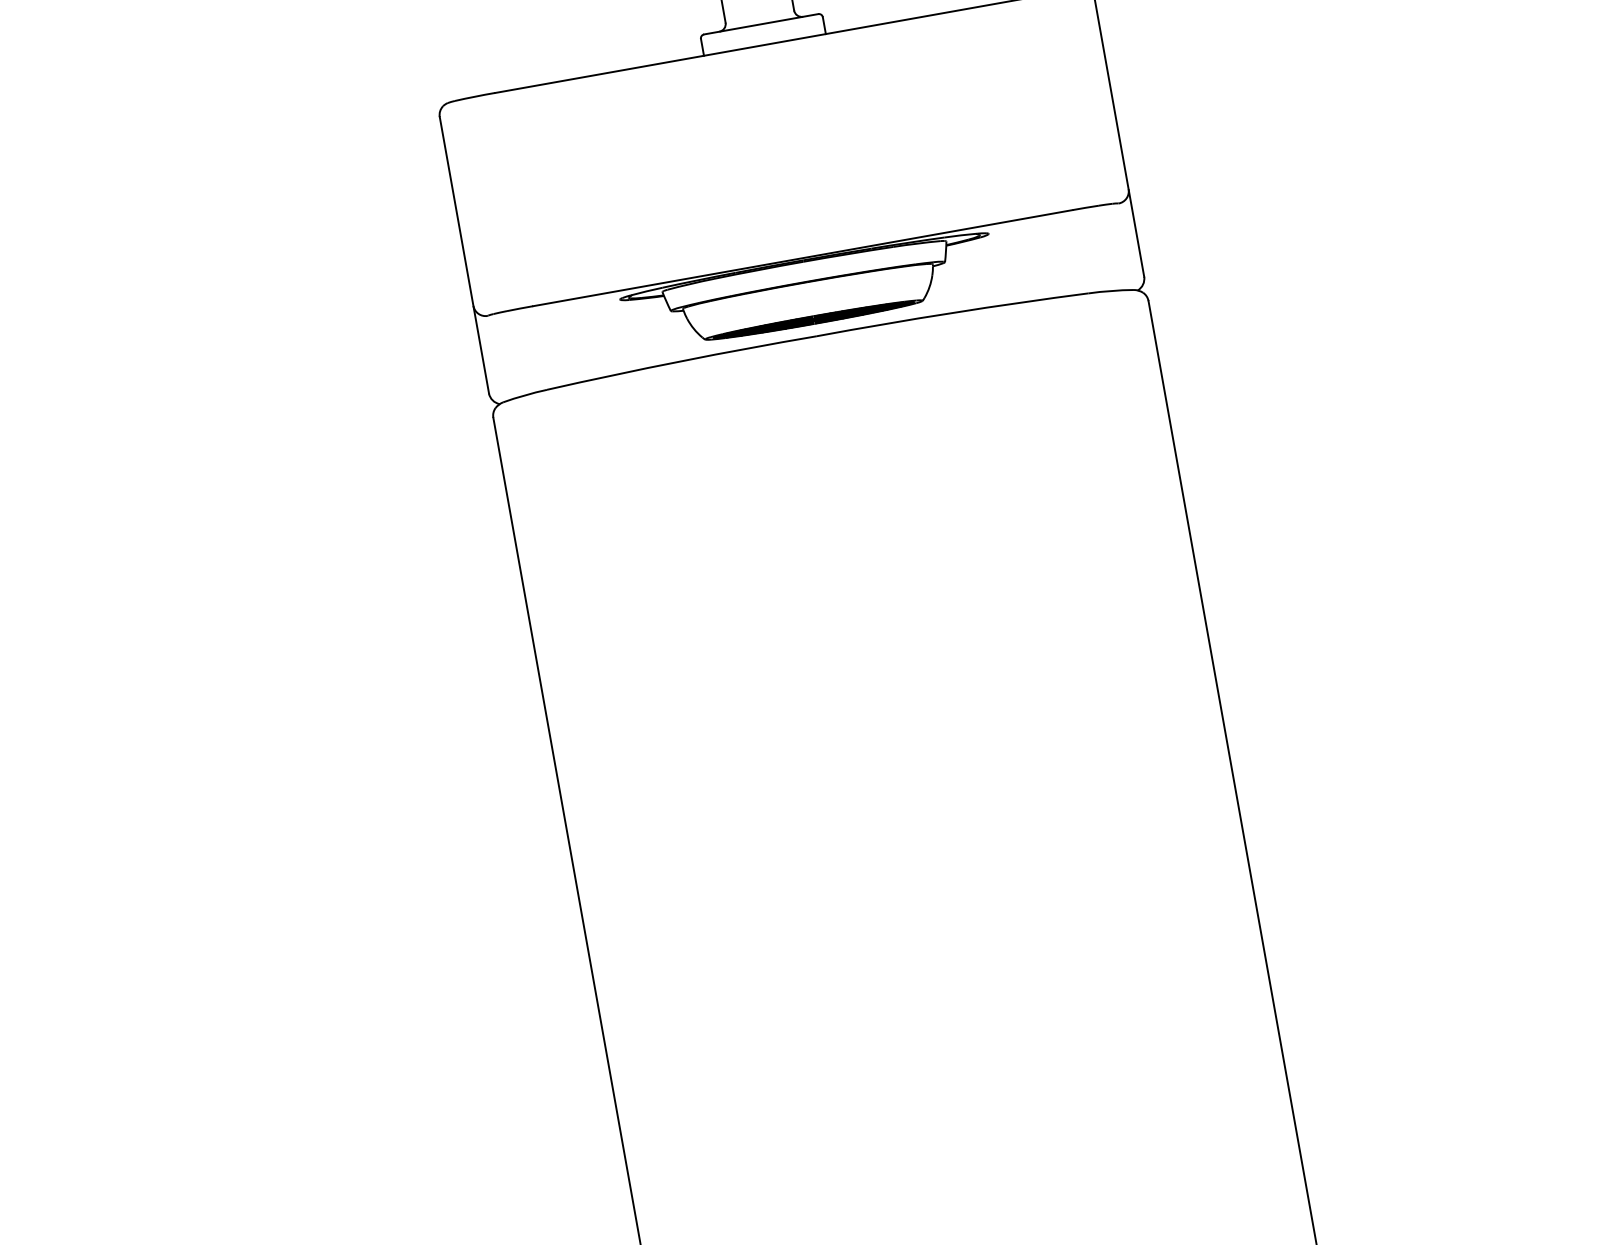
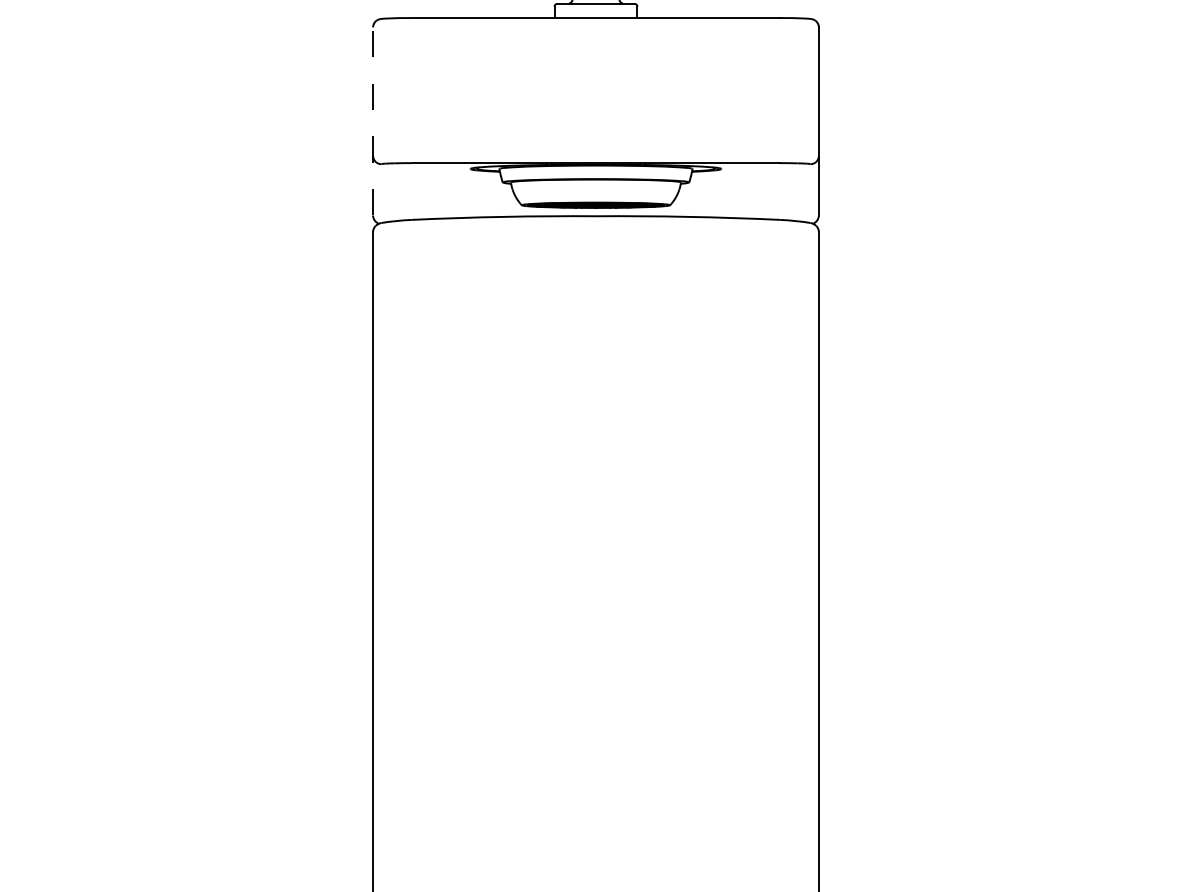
line: (464, 253) -> (373, 120), solid -> dashed

